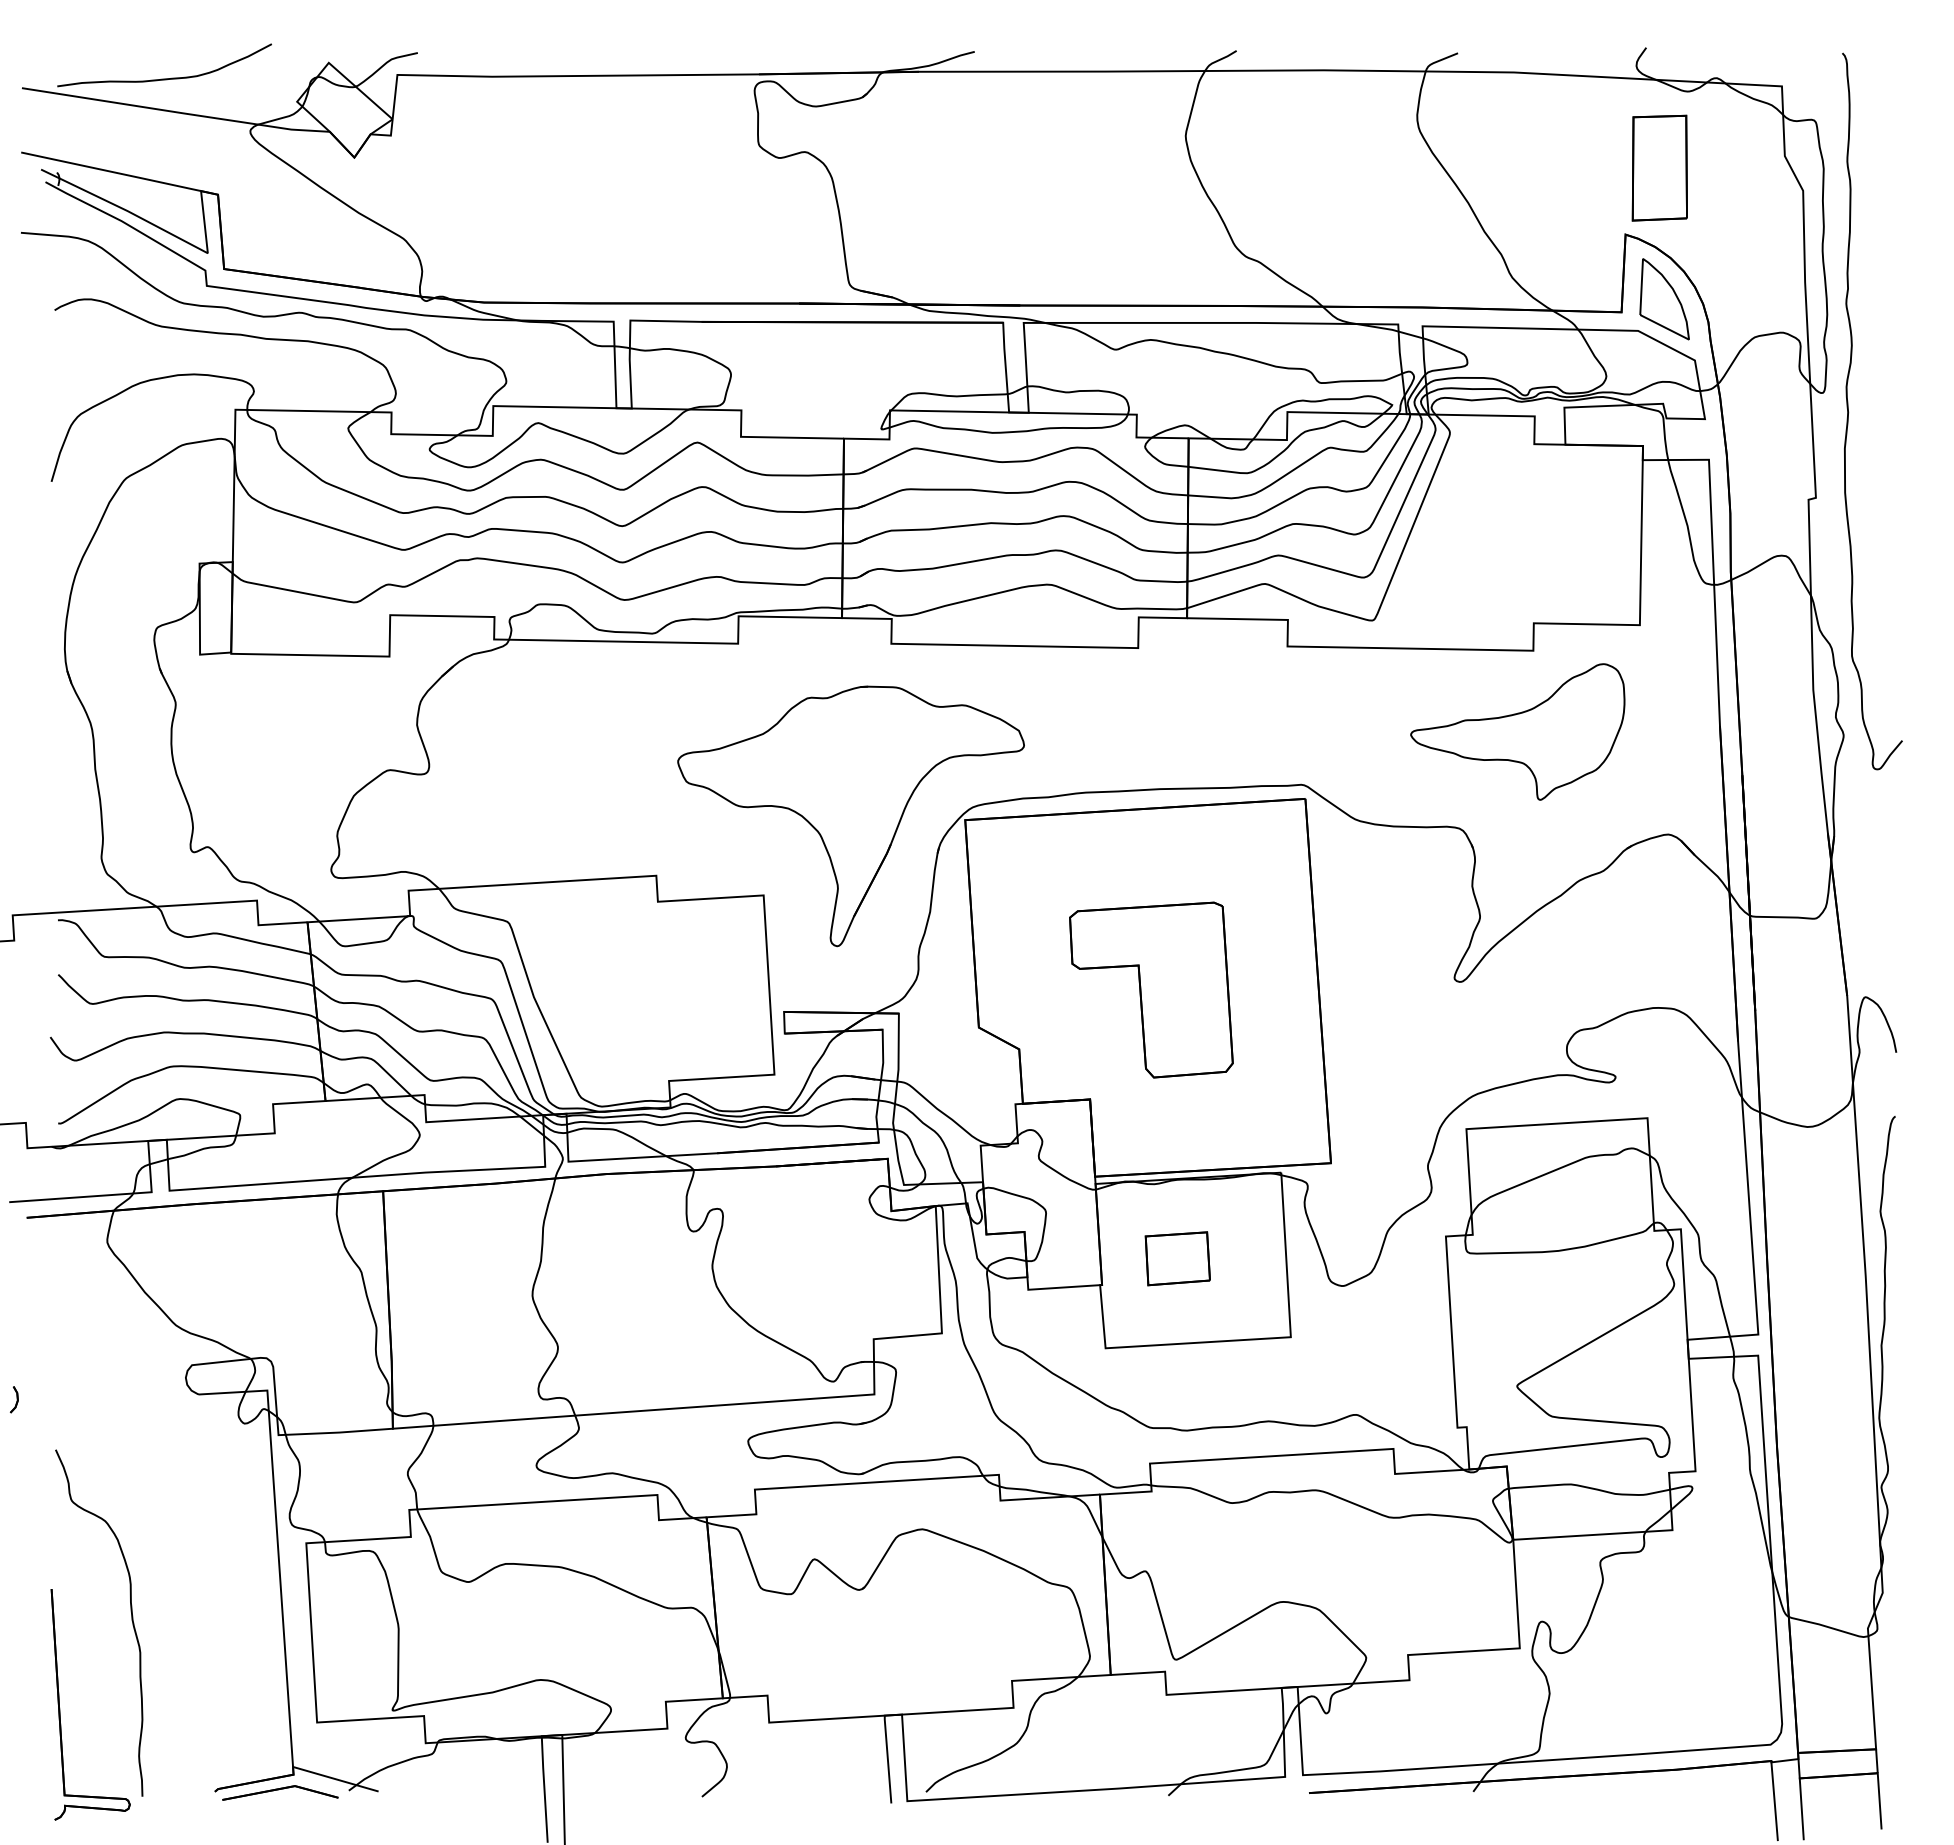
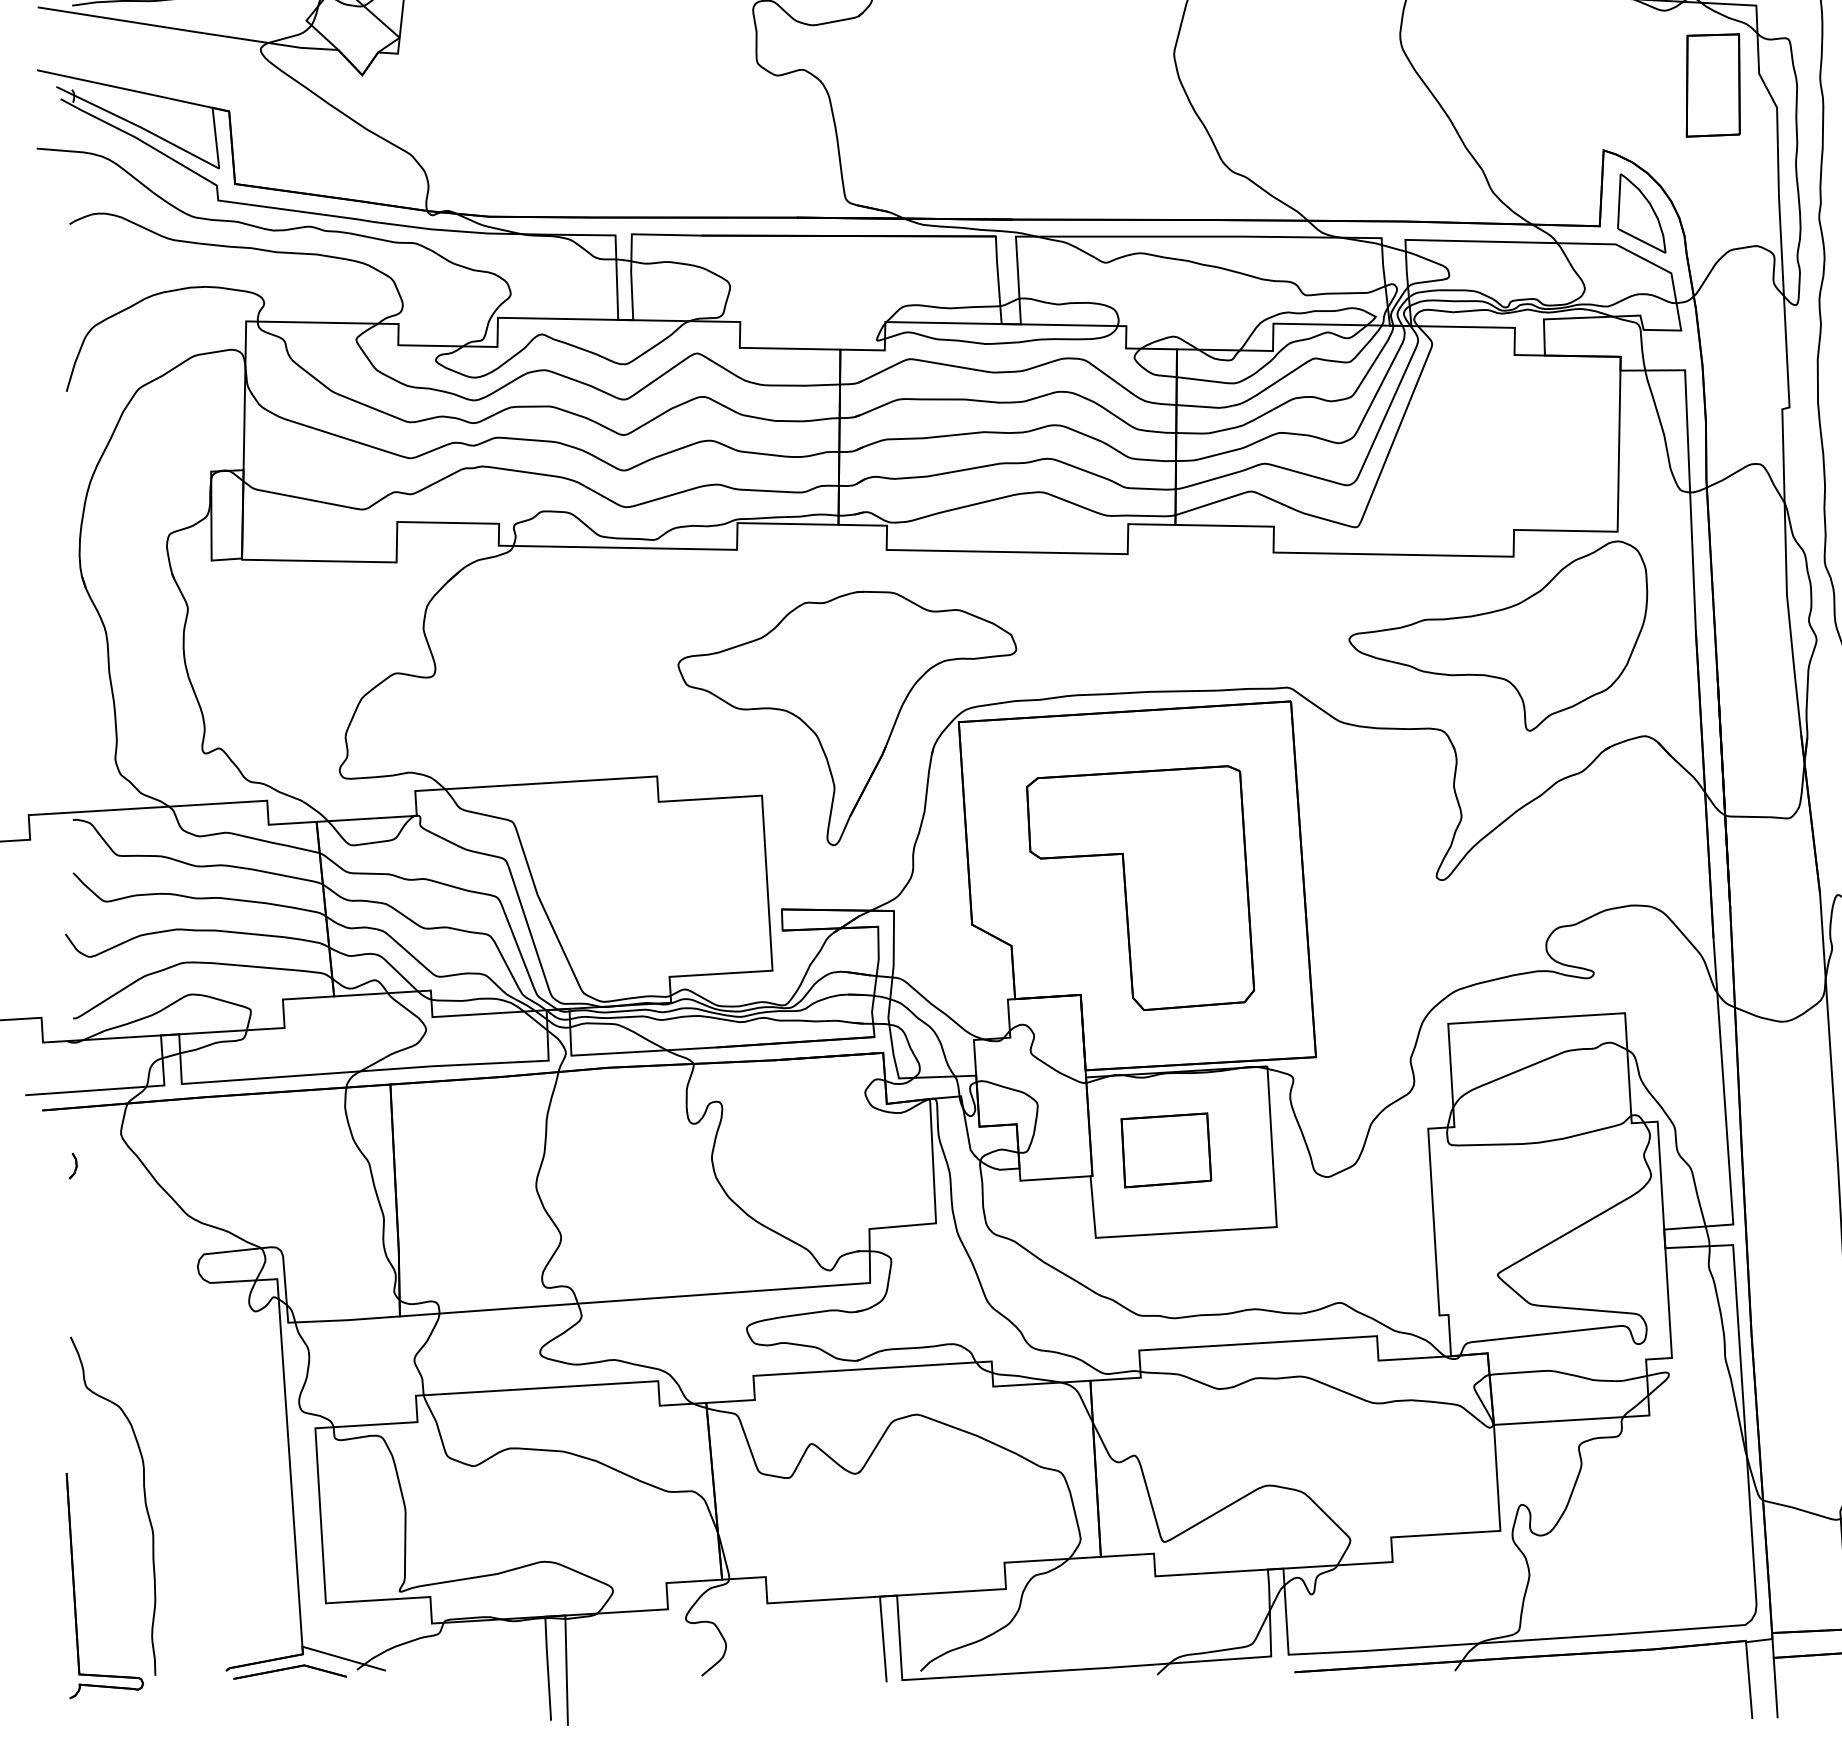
part: (1659, 167) -> (1712, 84), moved
part: (1517, 731) -> (1498, 635), size x1.43
part: (1151, 989) -> (1140, 887), size x1.43
part: (1177, 1258) -> (1166, 1150), size x1.43
part: (14, 1399) -> (73, 1165), moved

